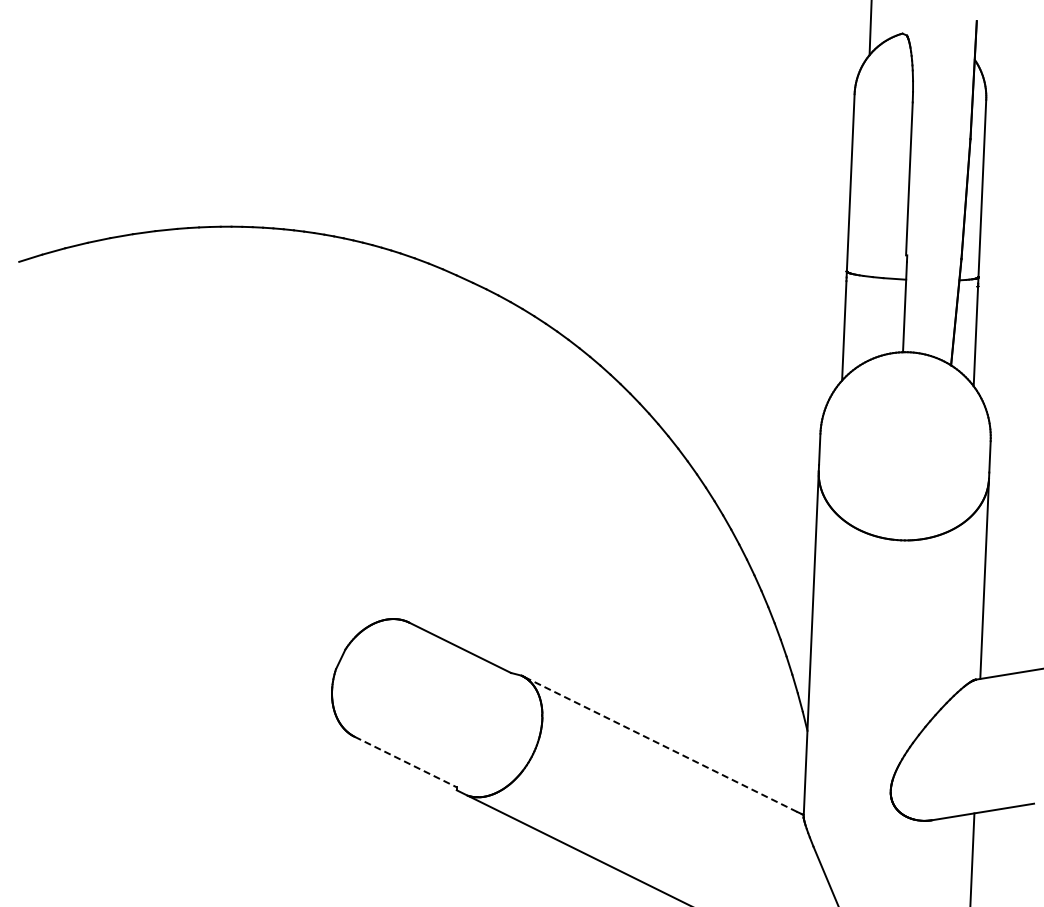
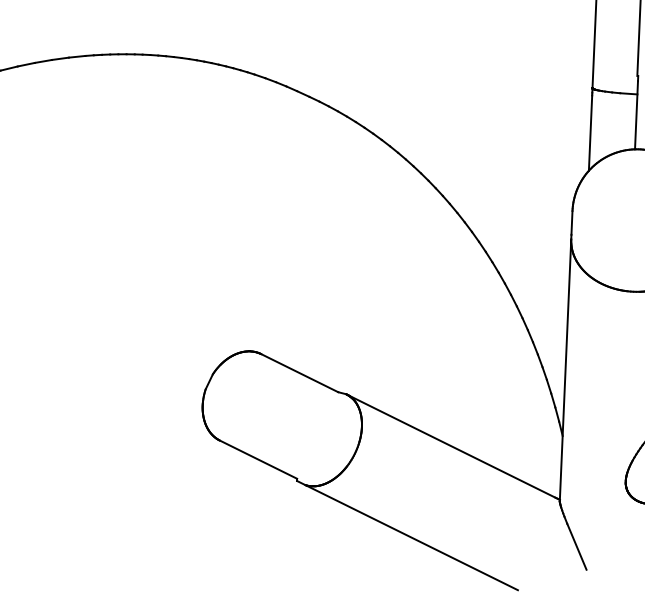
line: (664, 746) -> (454, 447), dashed -> solid
line: (405, 762) -> (258, 459), dashed -> solid

